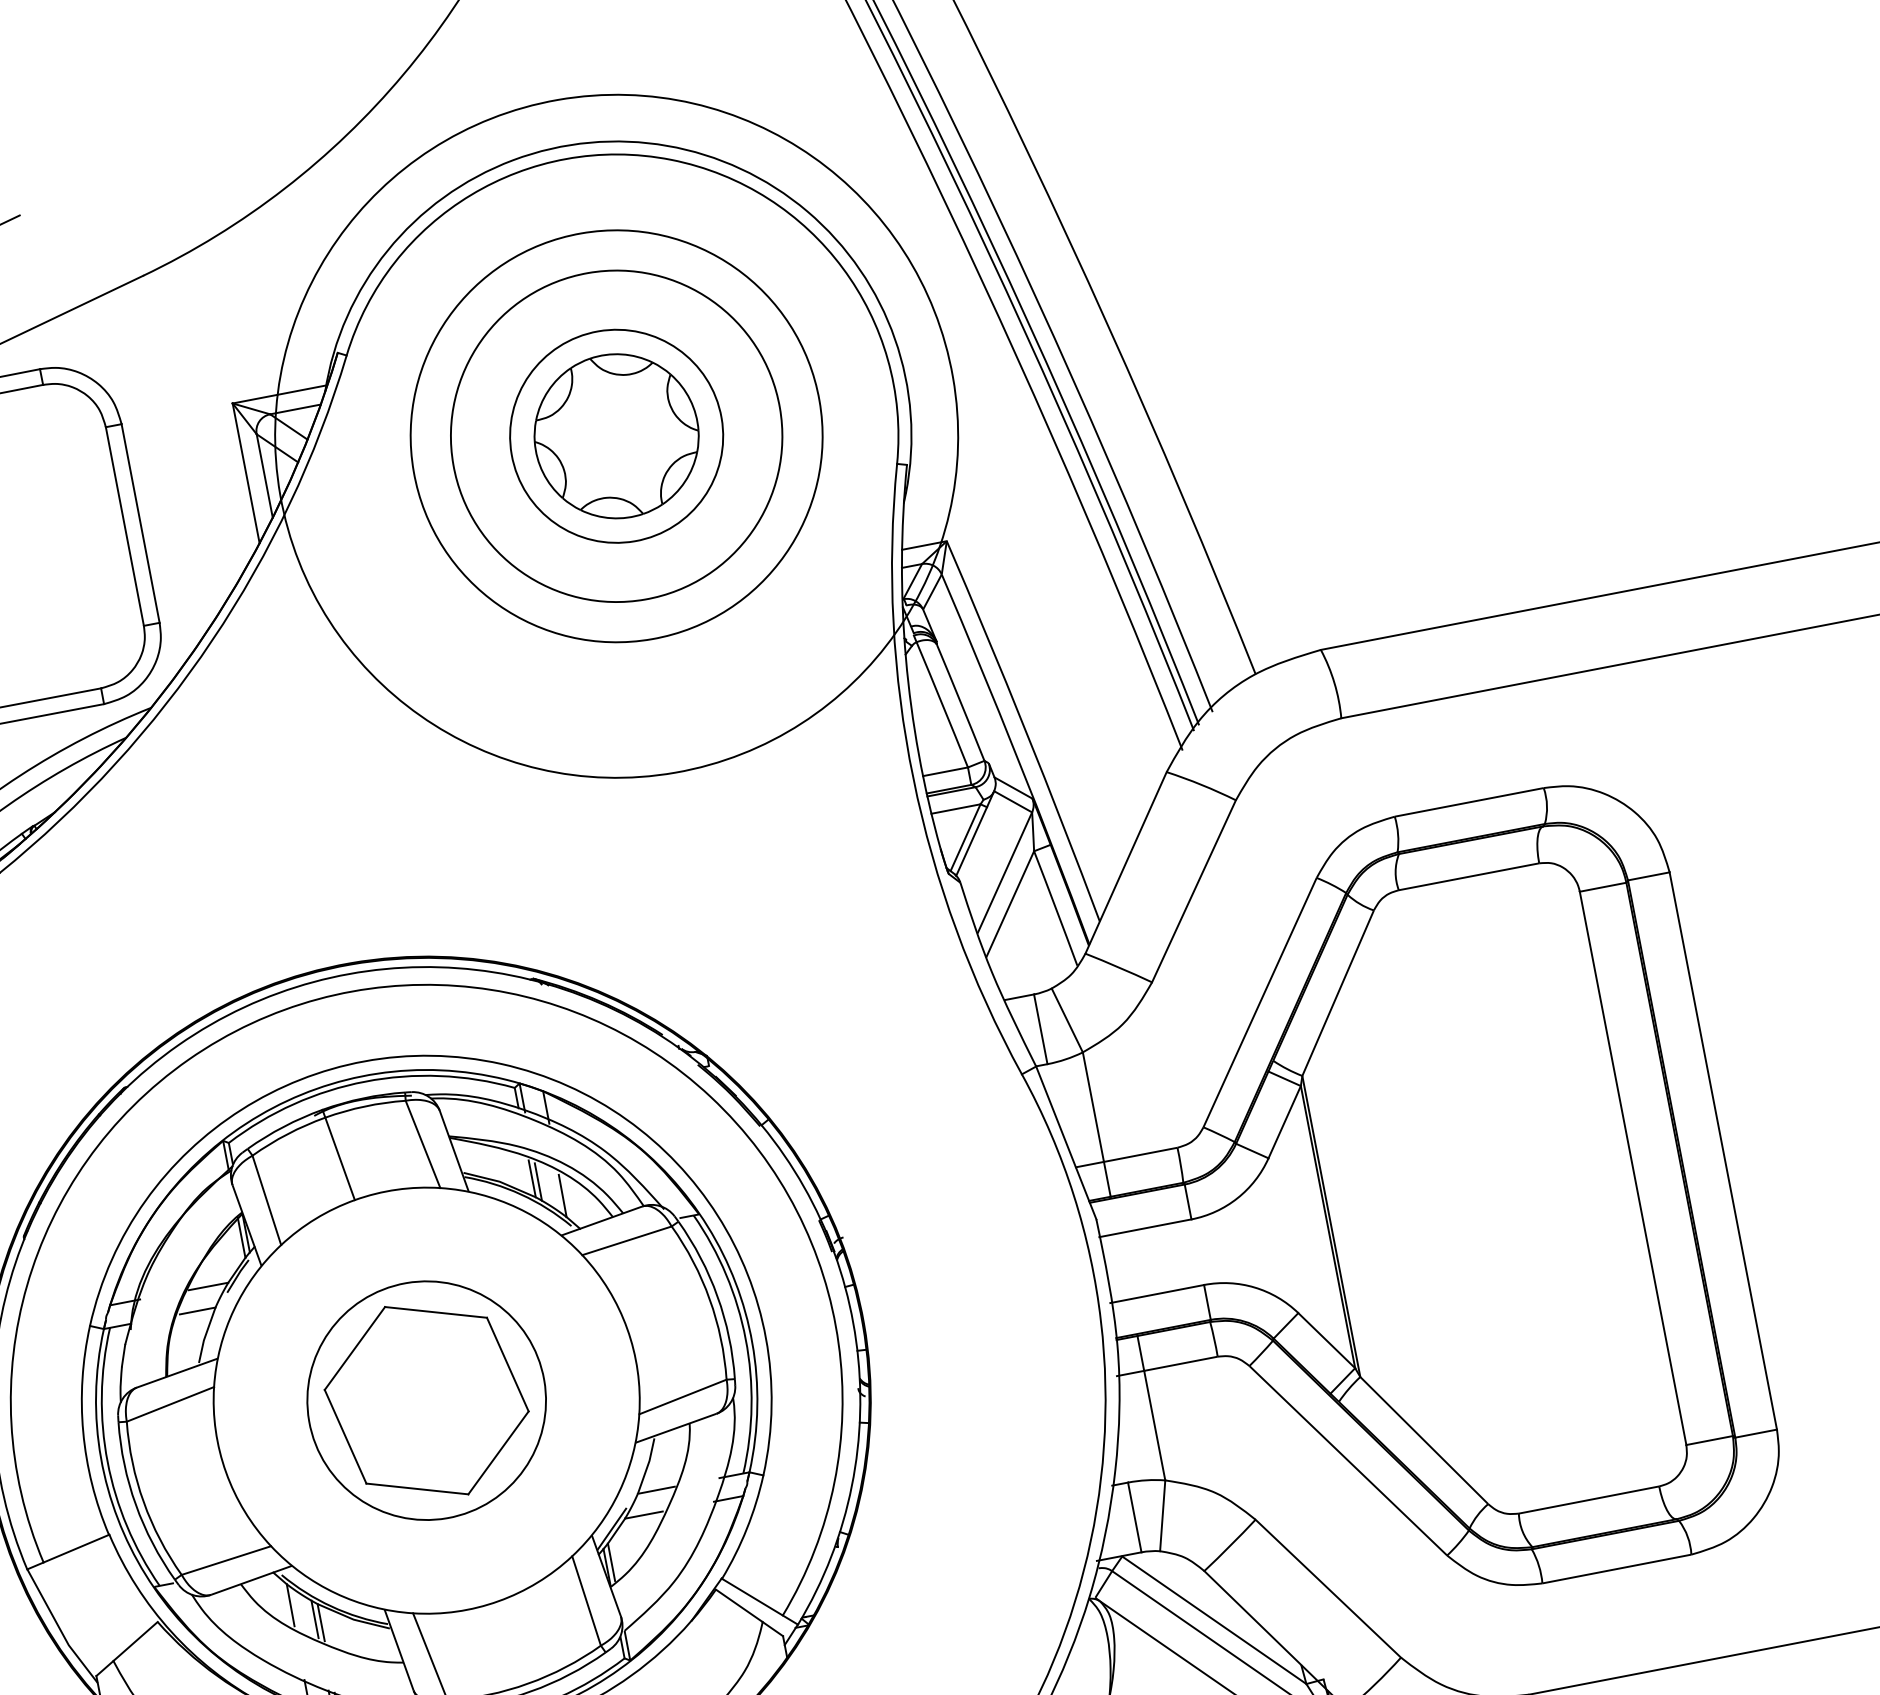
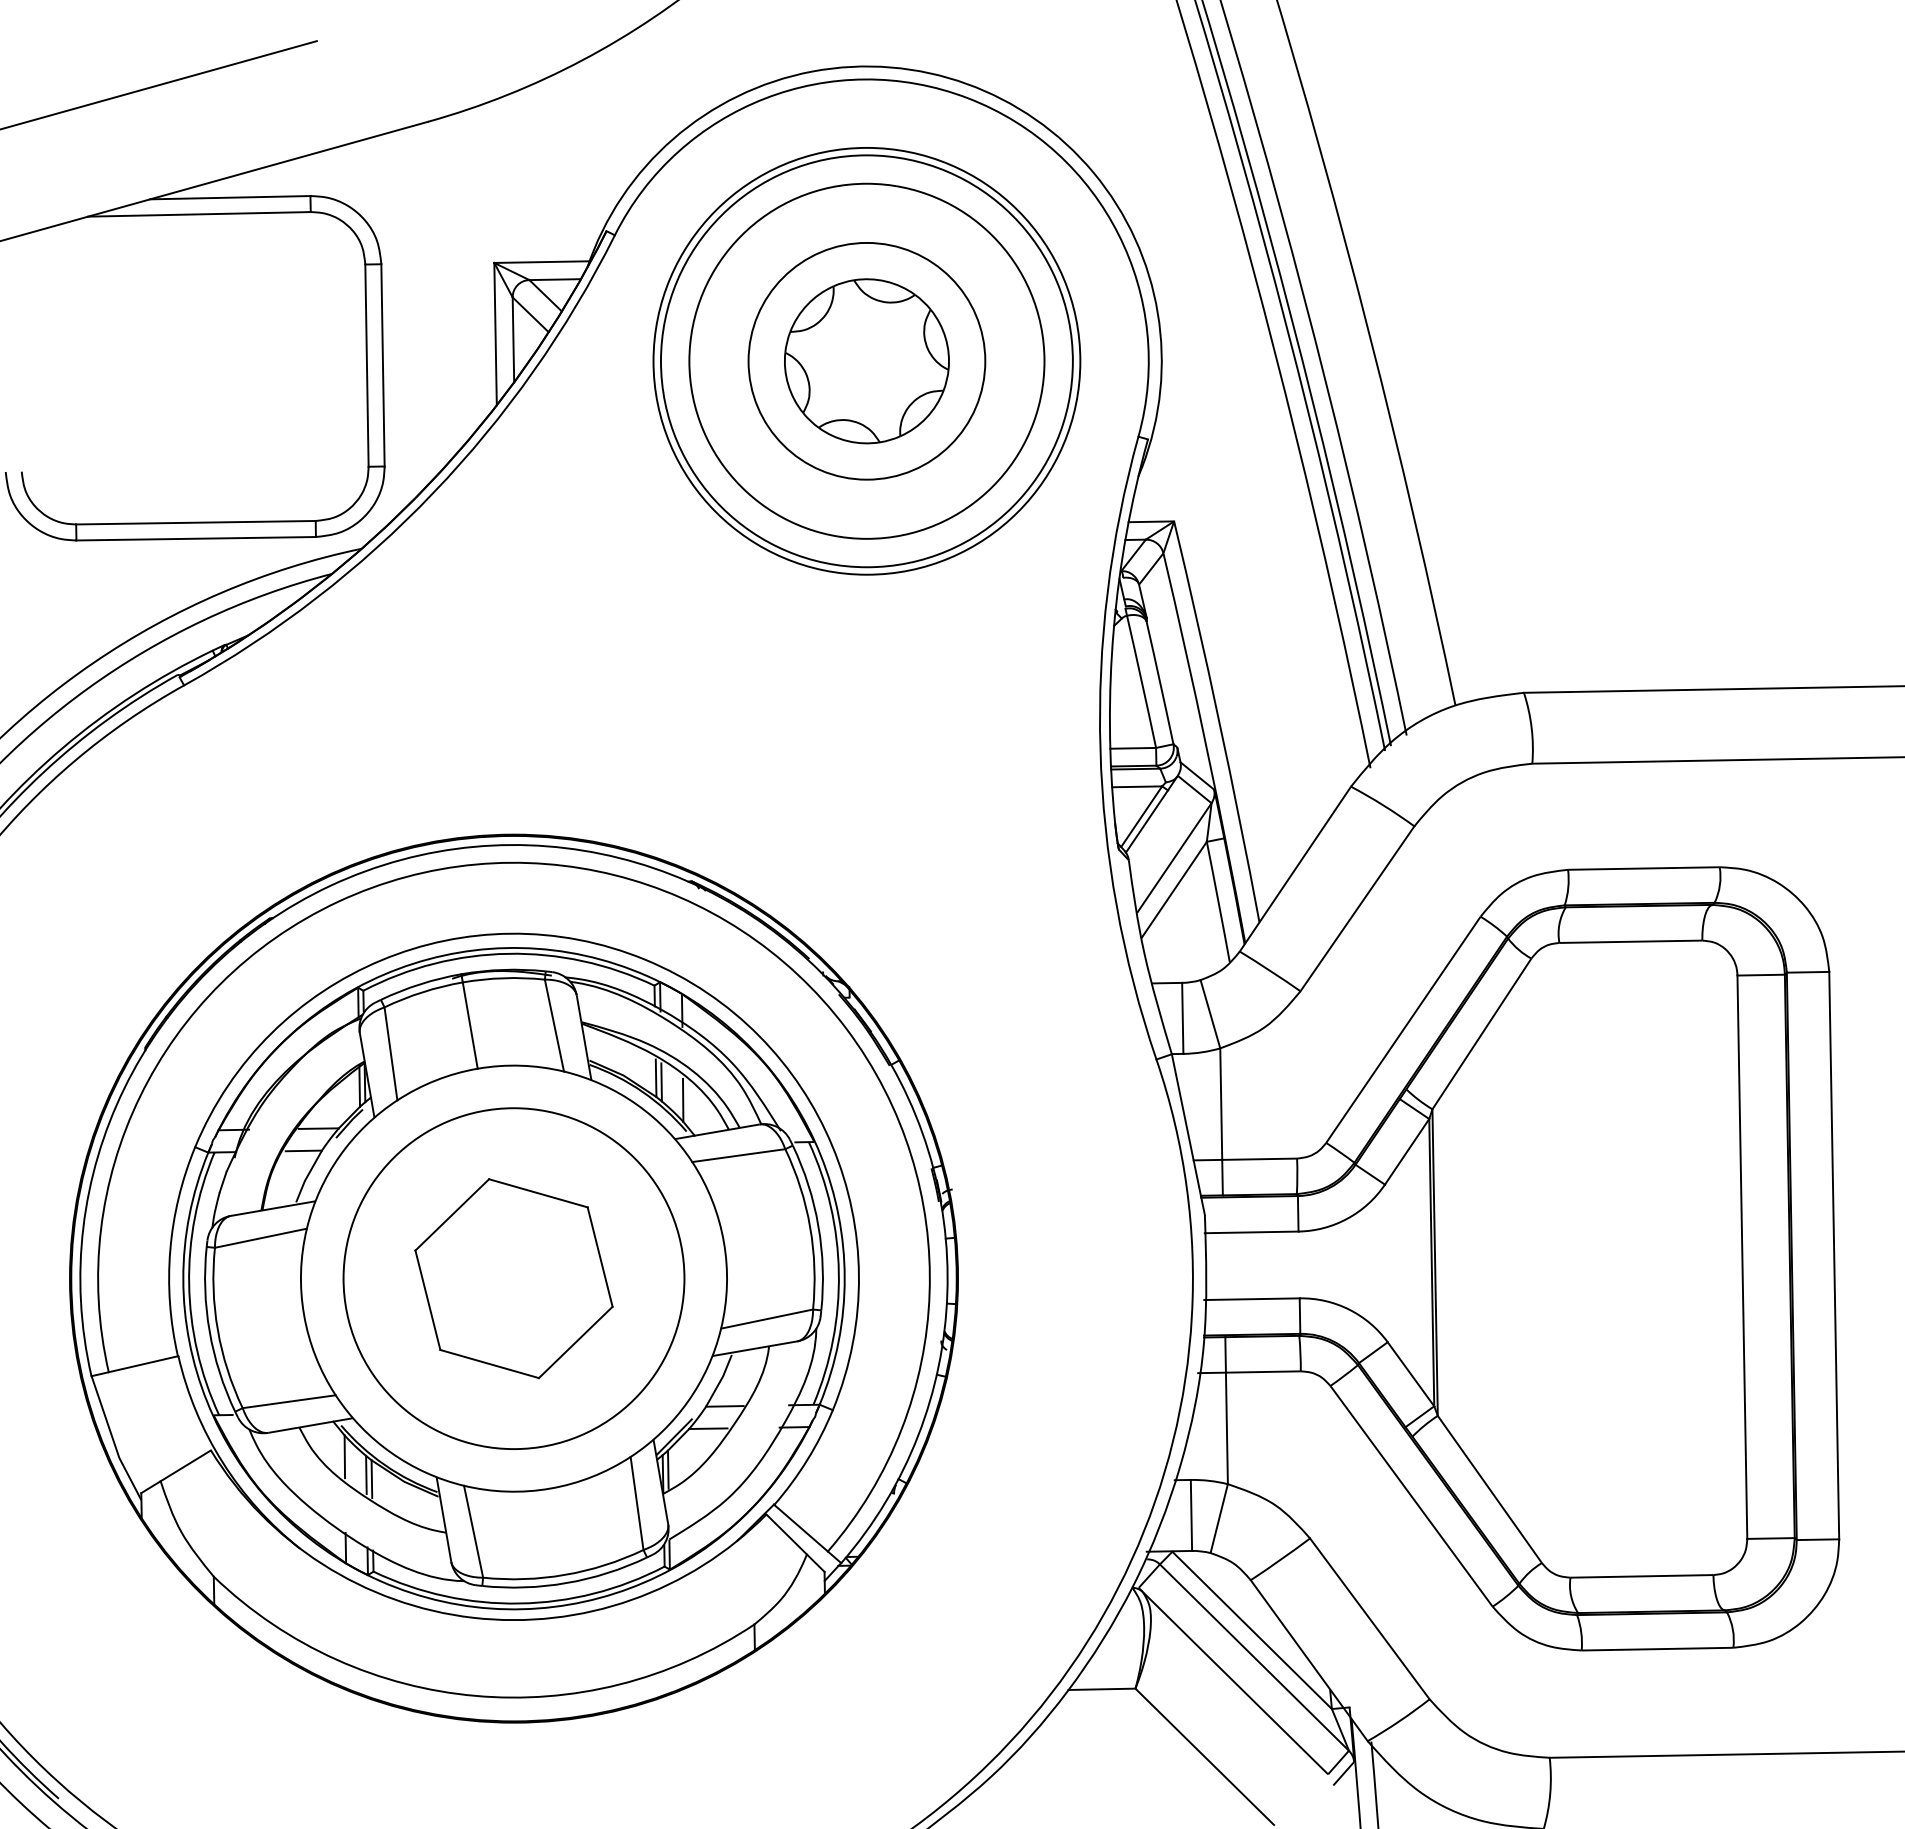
circle: (616, 435) -> (866, 360), size x0.62
circle: (616, 435) -> (866, 360), size x0.71
circle: (616, 435) -> (866, 360), size x1.67
circle: (426, 1400) -> (513, 1278), size x1.43

